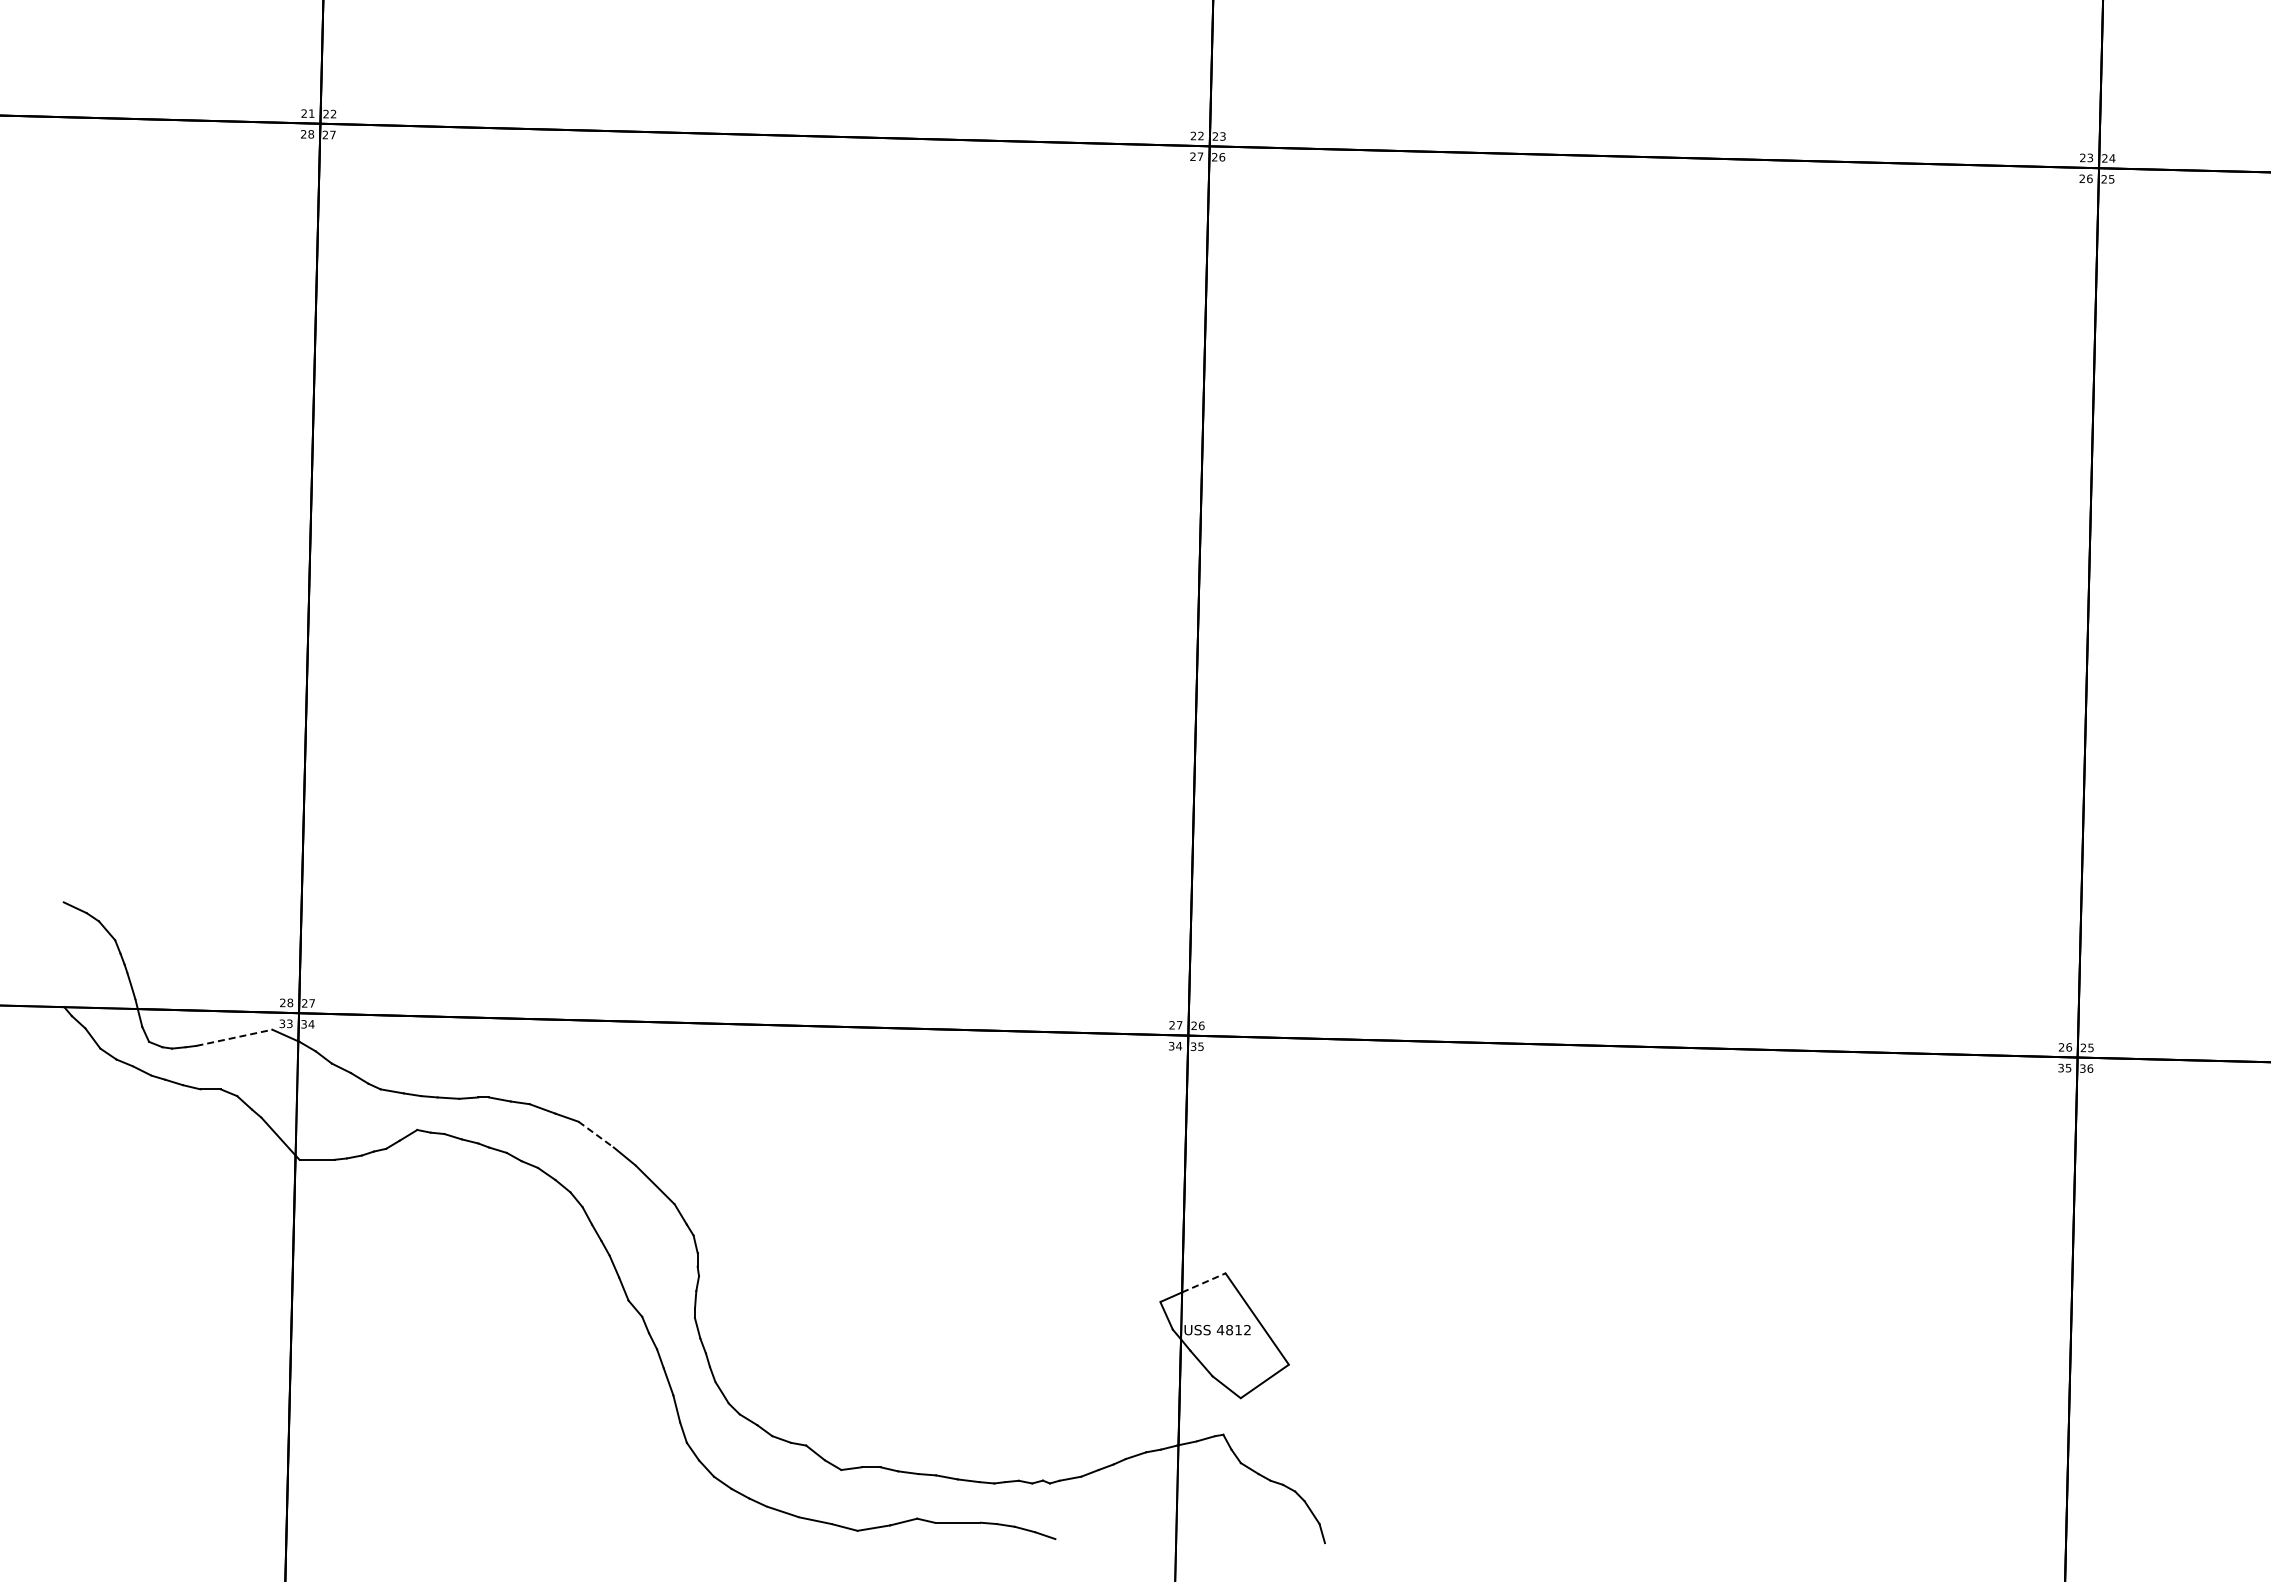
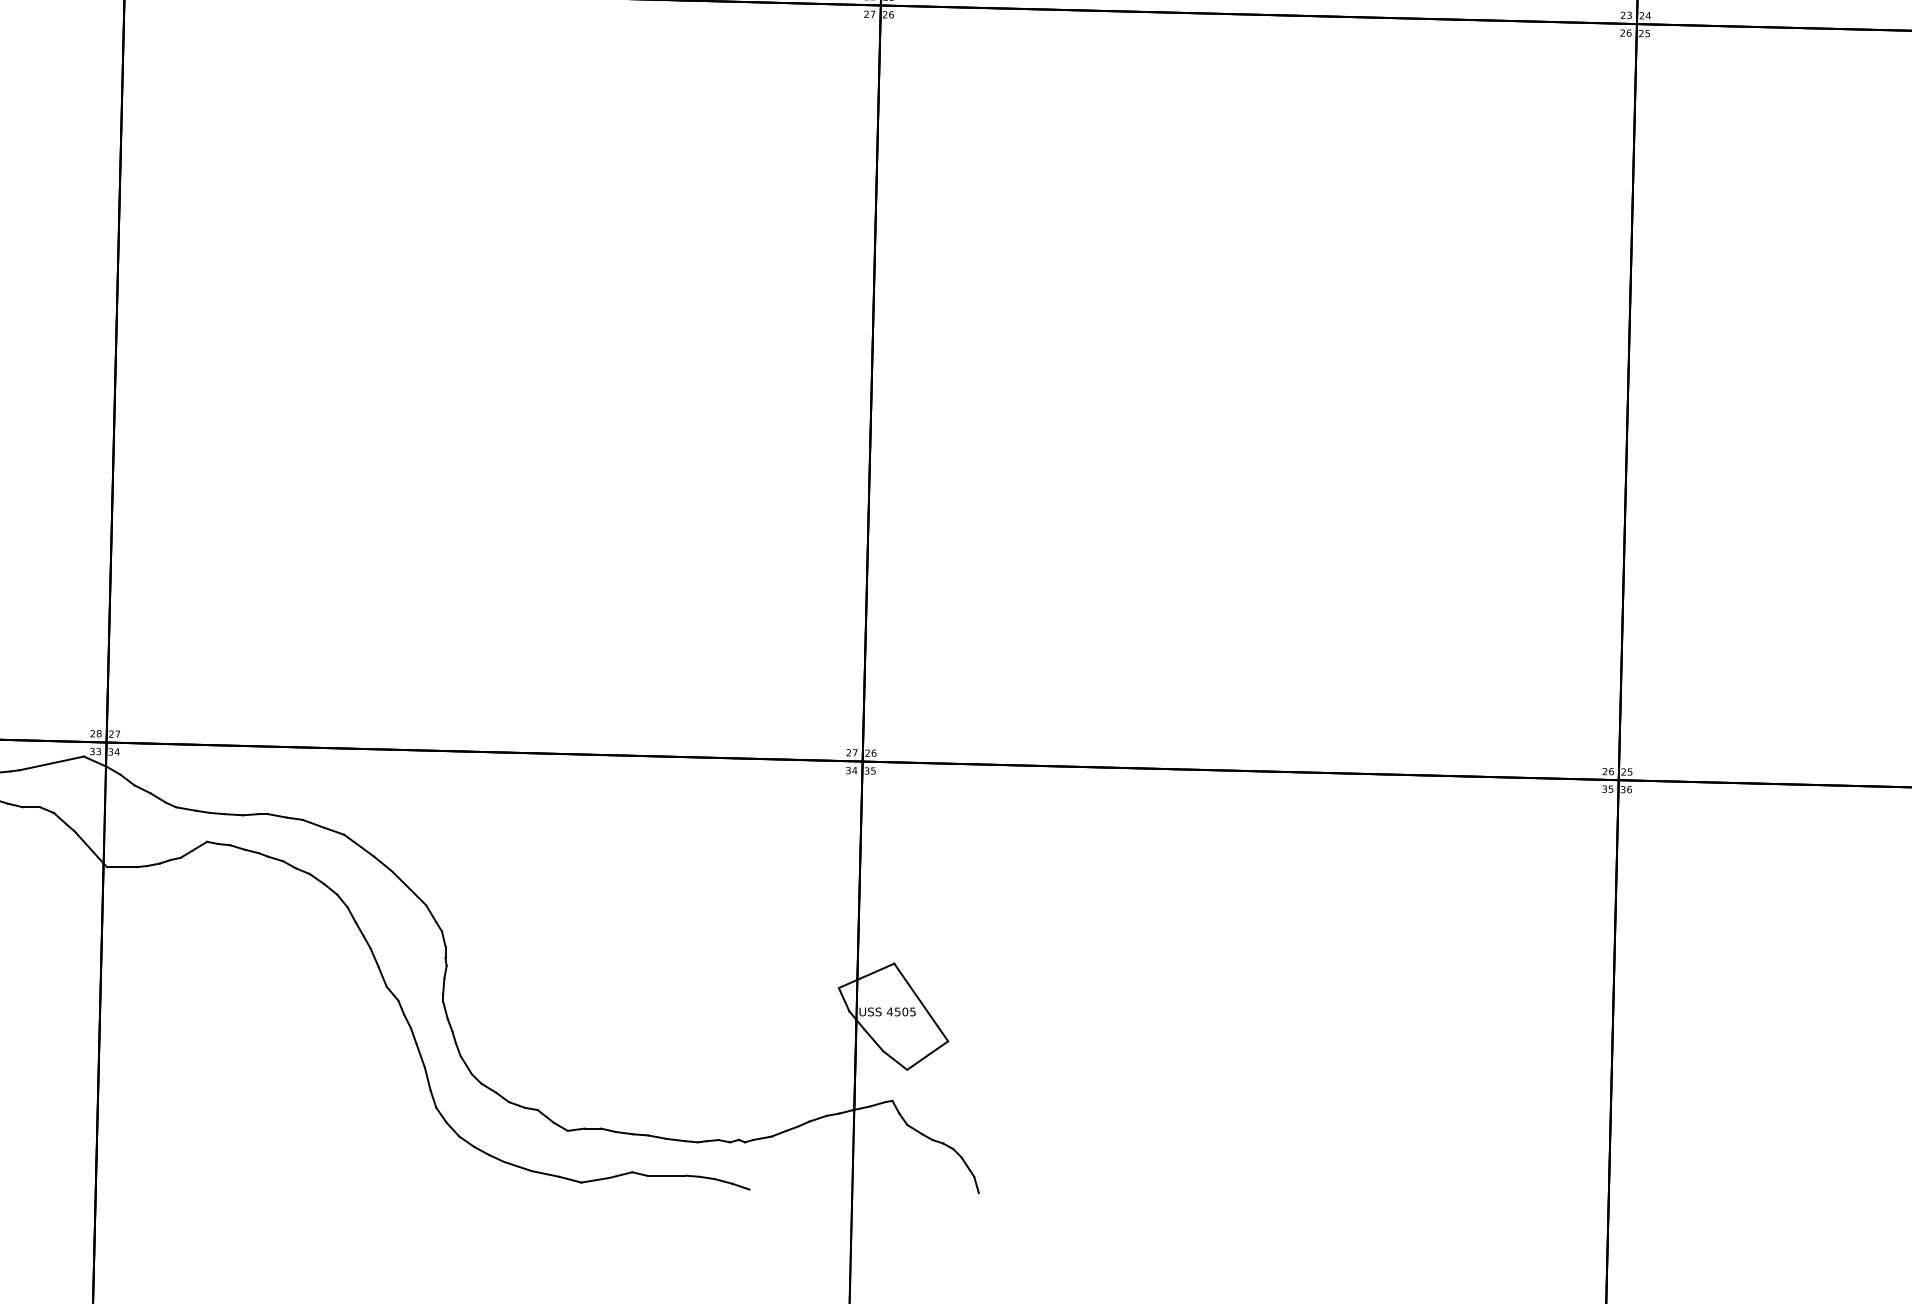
line: (234, 1037) -> (51, 763), dashed -> solid
line: (596, 1134) -> (359, 845), dashed -> solid
line: (1203, 1282) -> (875, 971), dashed -> solid
text: (1238, 1330) -> (905, 1012), 4812 -> 4505

